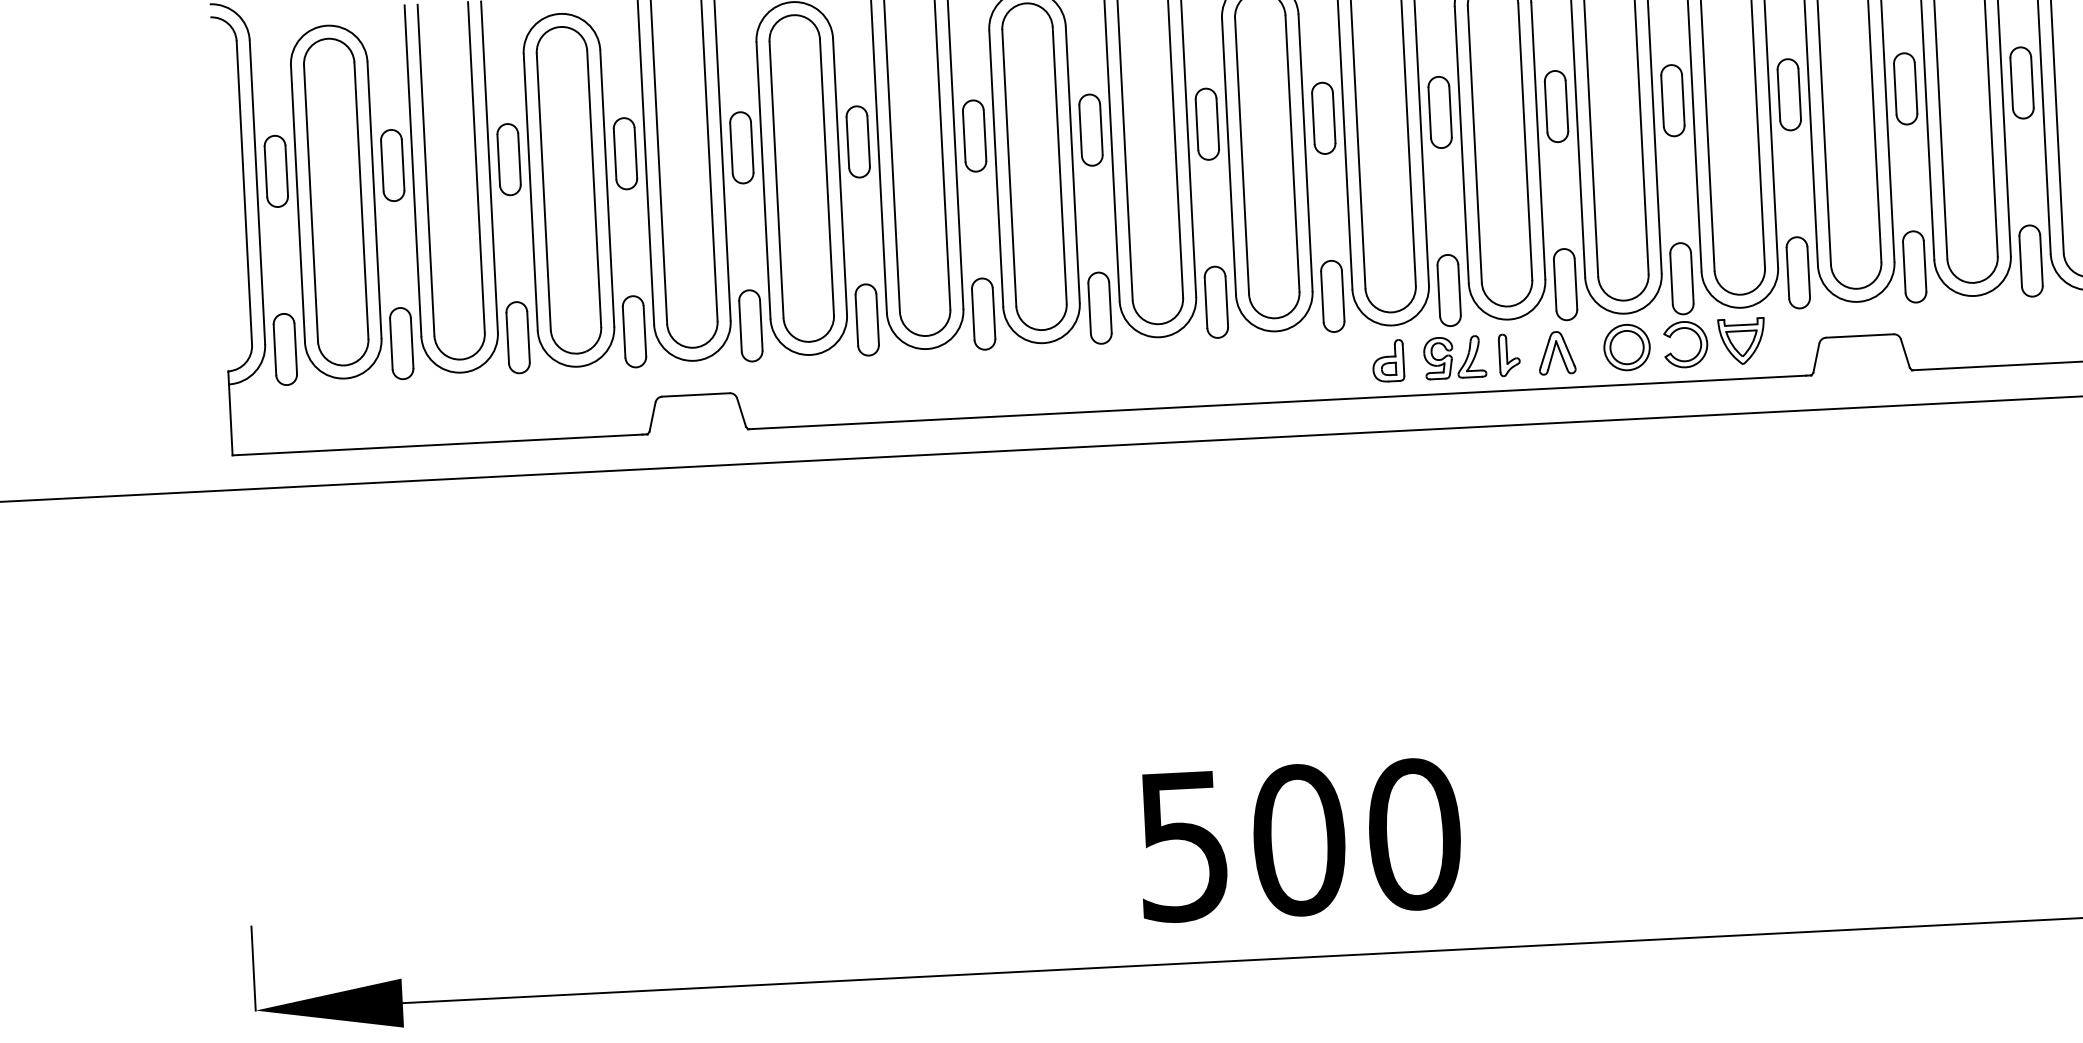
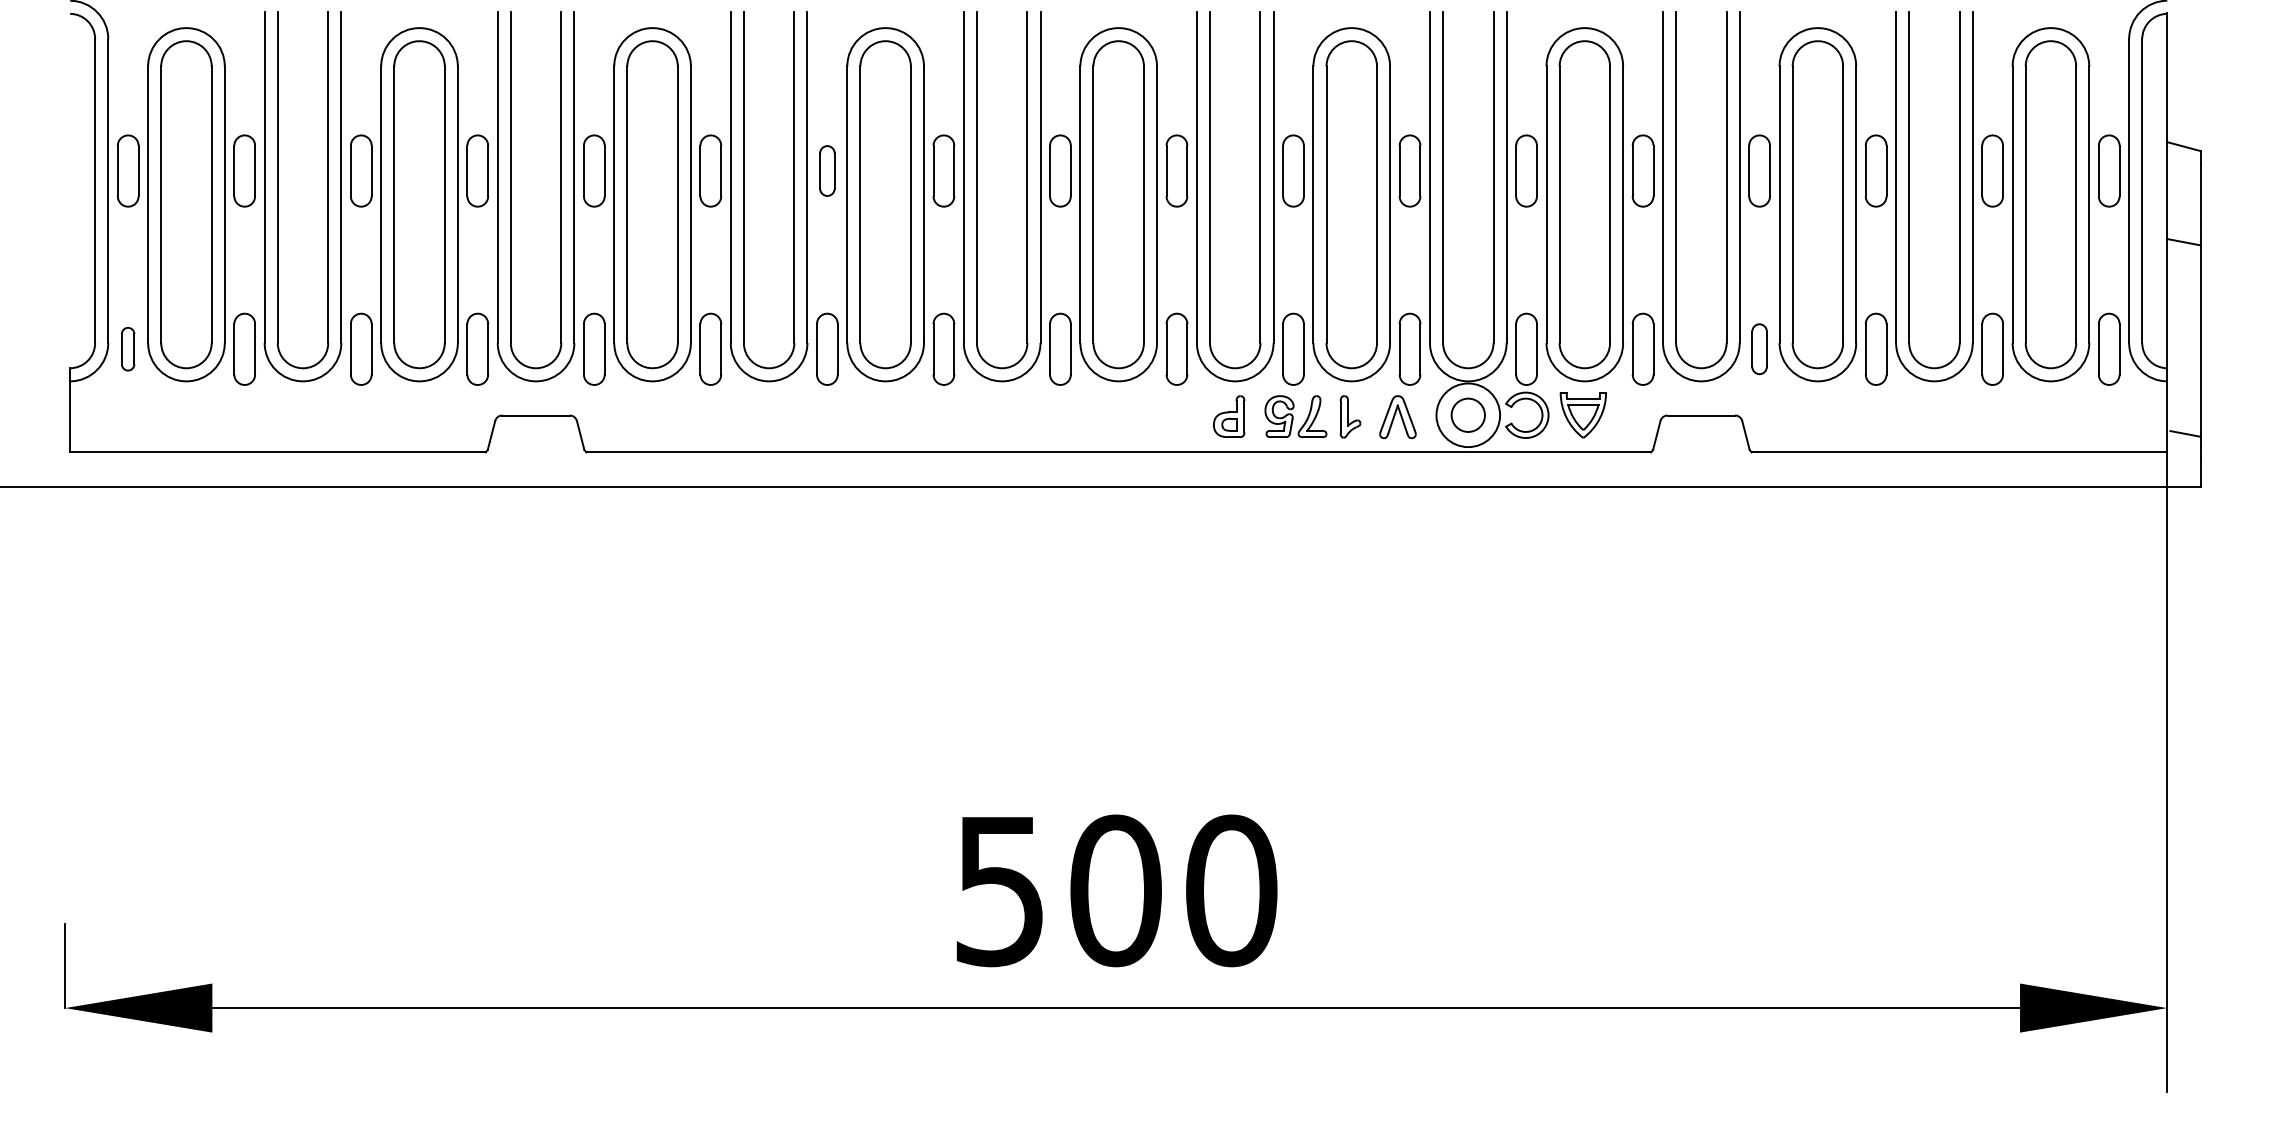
part: (974, 135) -> (827, 170), size x0.7
part: (1914, 266) -> (1759, 348), size x0.7
circle: (1627, 347) -> (1468, 415), size x1.4
part: (284, 348) -> (127, 348), size x0.6

